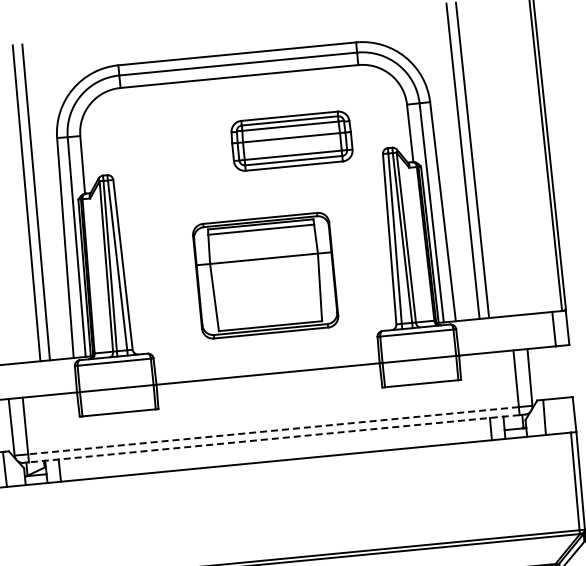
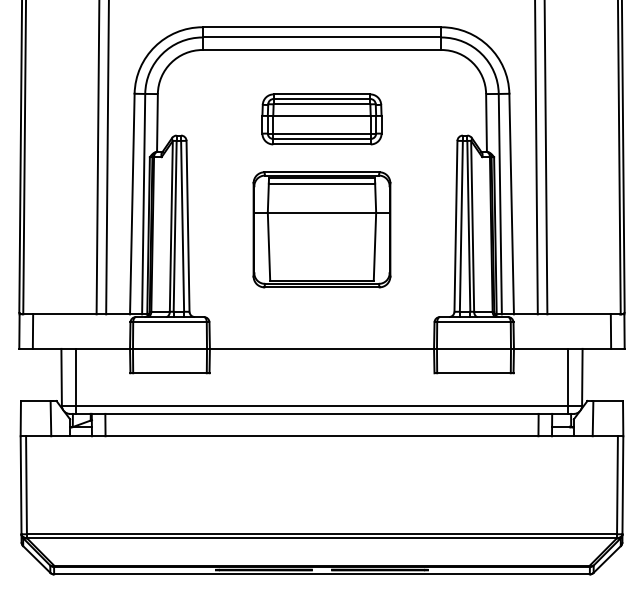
part: (291, 141) -> (321, 119), moved
part: (265, 275) -> (321, 229), moved
line: (273, 430) -> (321, 405), dashed -> solid
line: (273, 438) -> (321, 413), dashed -> solid

